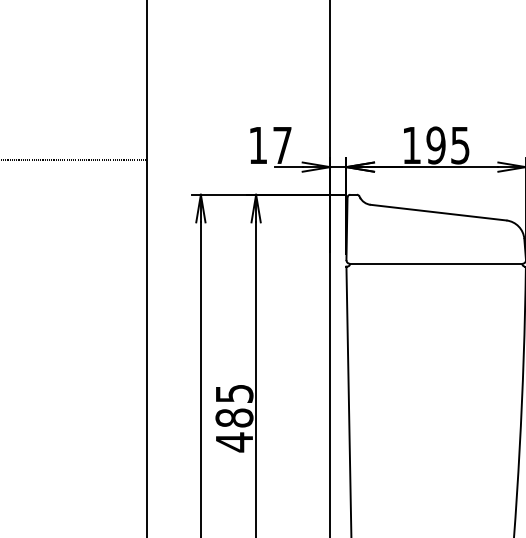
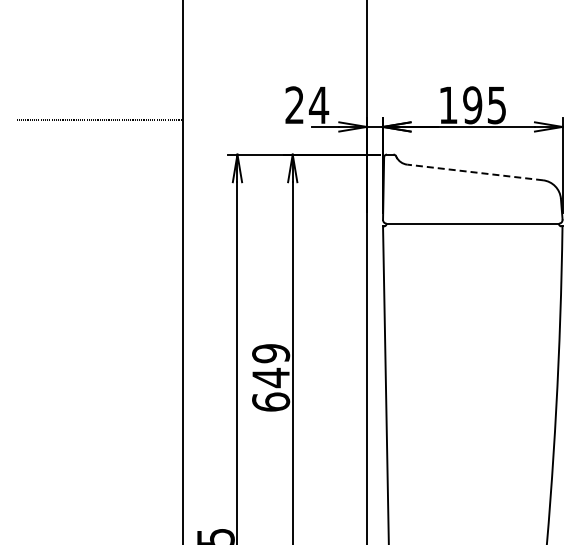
text: (270, 144) -> (307, 104), 17 -> 24
line: (437, 212) -> (474, 172), solid -> dashed
text: (234, 418) -> (271, 378), 485 -> 649

